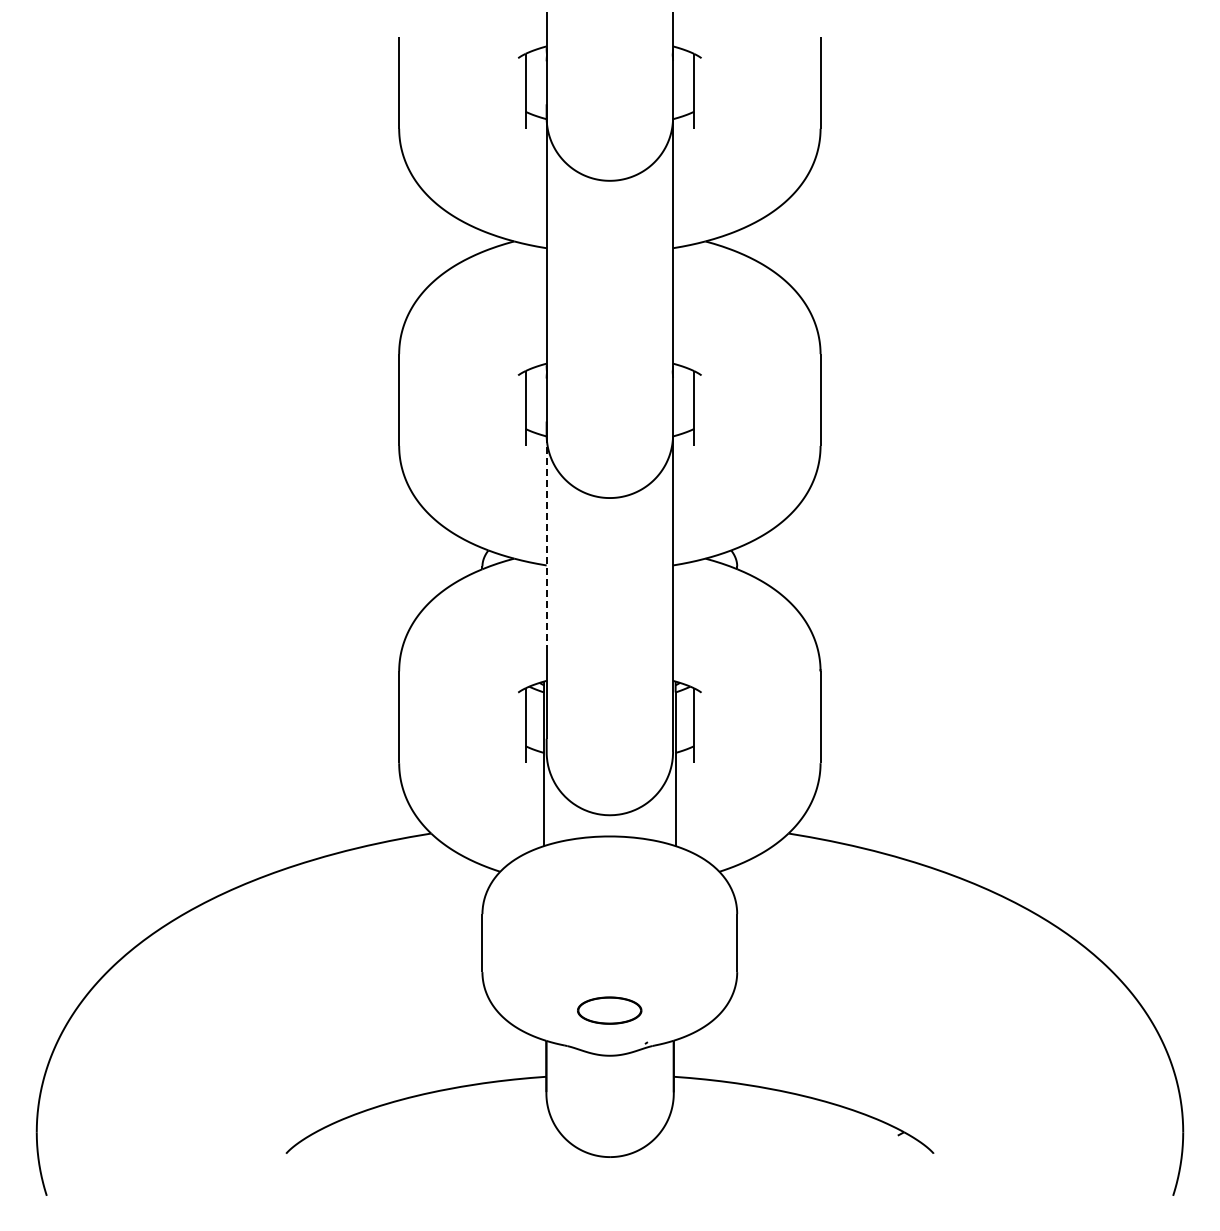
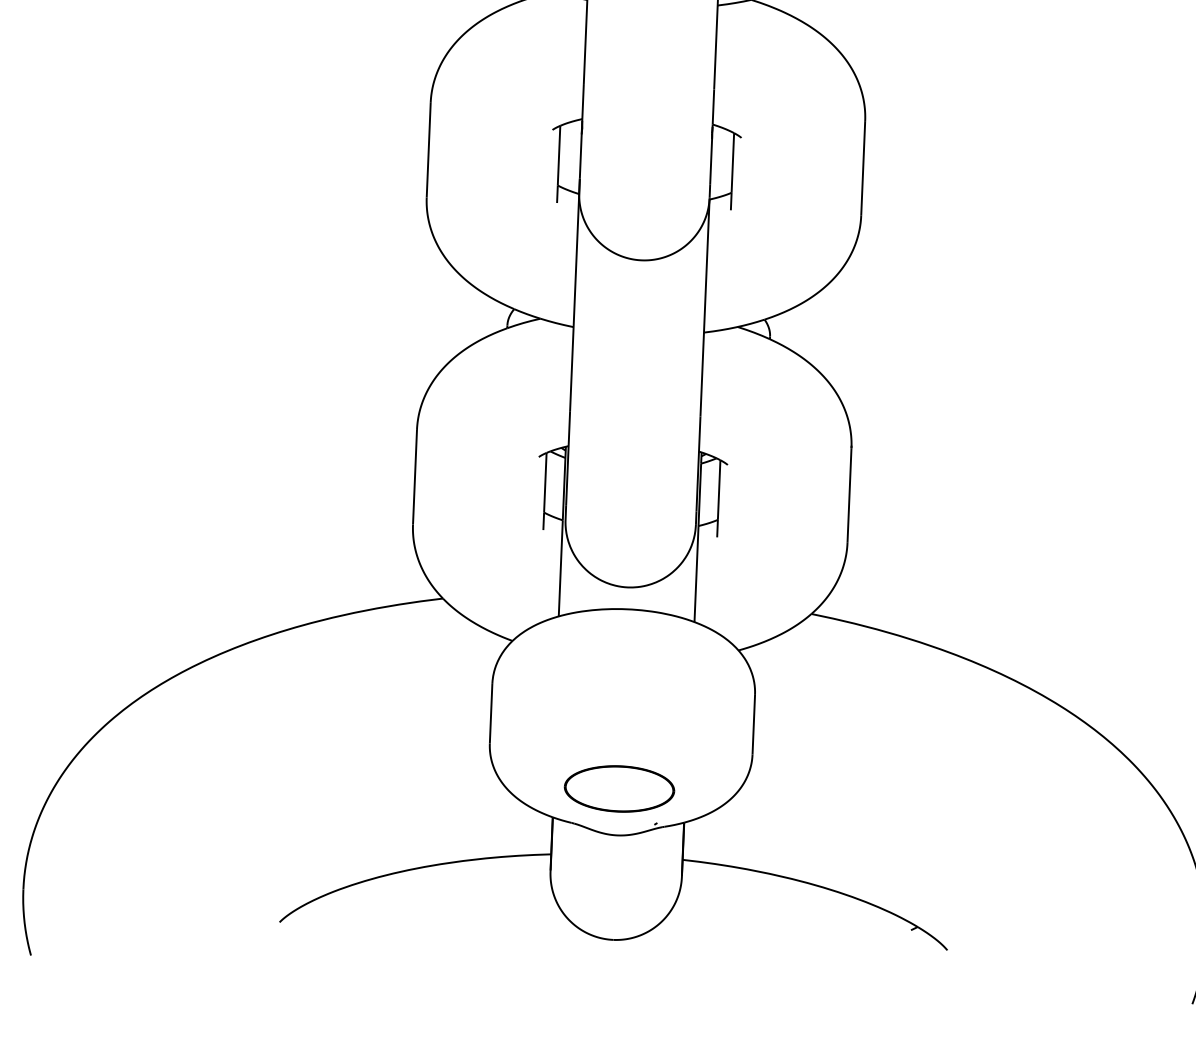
line: (546, 542) -> (574, 303), dashed -> solid
part: (609, 1010) -> (619, 788), size x1.67

